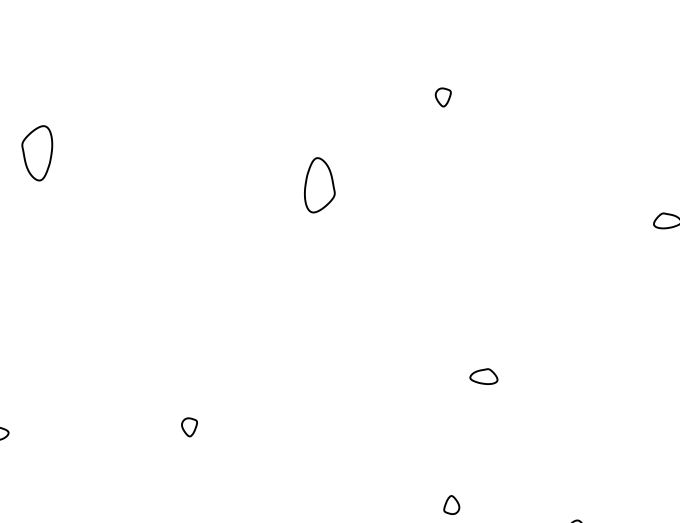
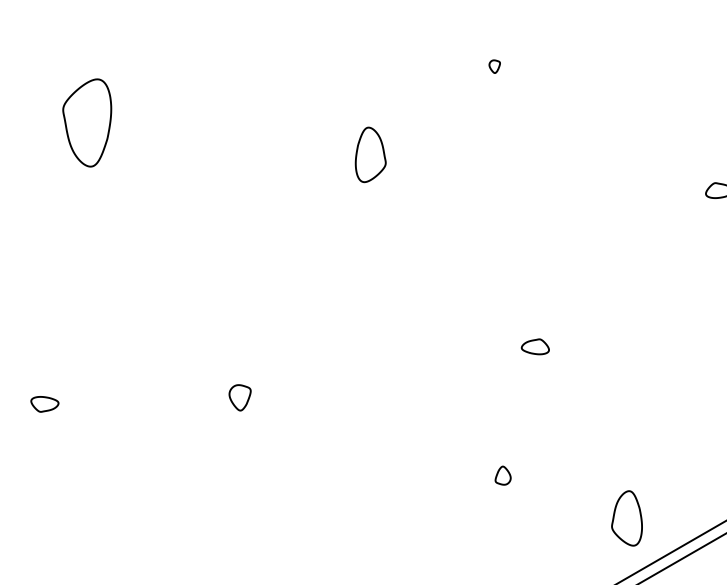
part: (443, 97) -> (494, 66), size x0.7
part: (37, 153) -> (87, 122), size x1.6
part: (188, 427) -> (239, 397), size x1.4

